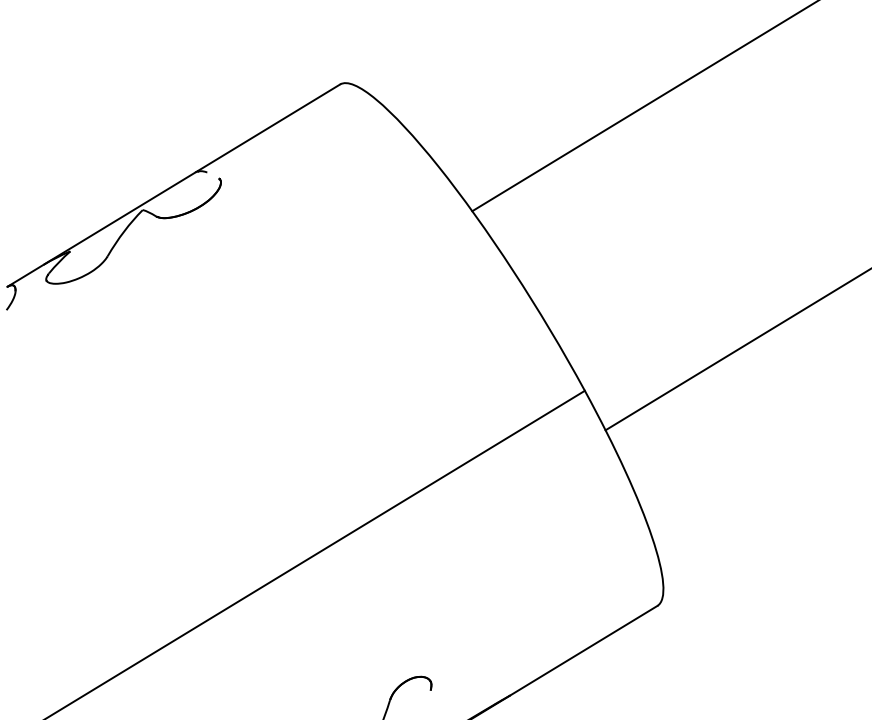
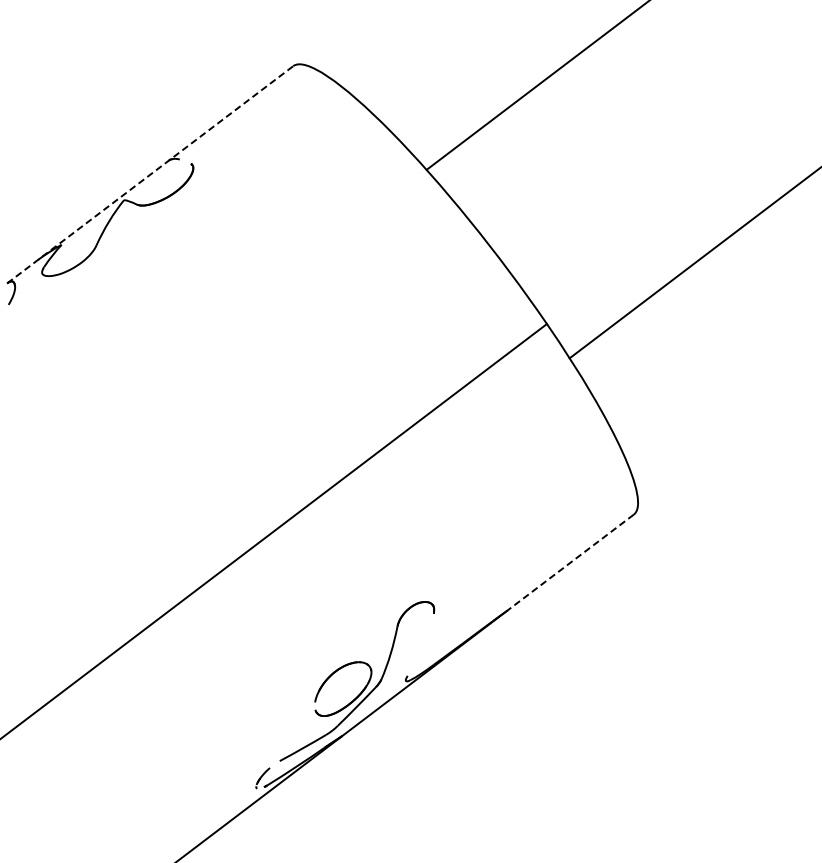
line: (174, 185) -> (150, 174), solid -> dashed
line: (583, 650) -> (570, 562), solid -> dashed

